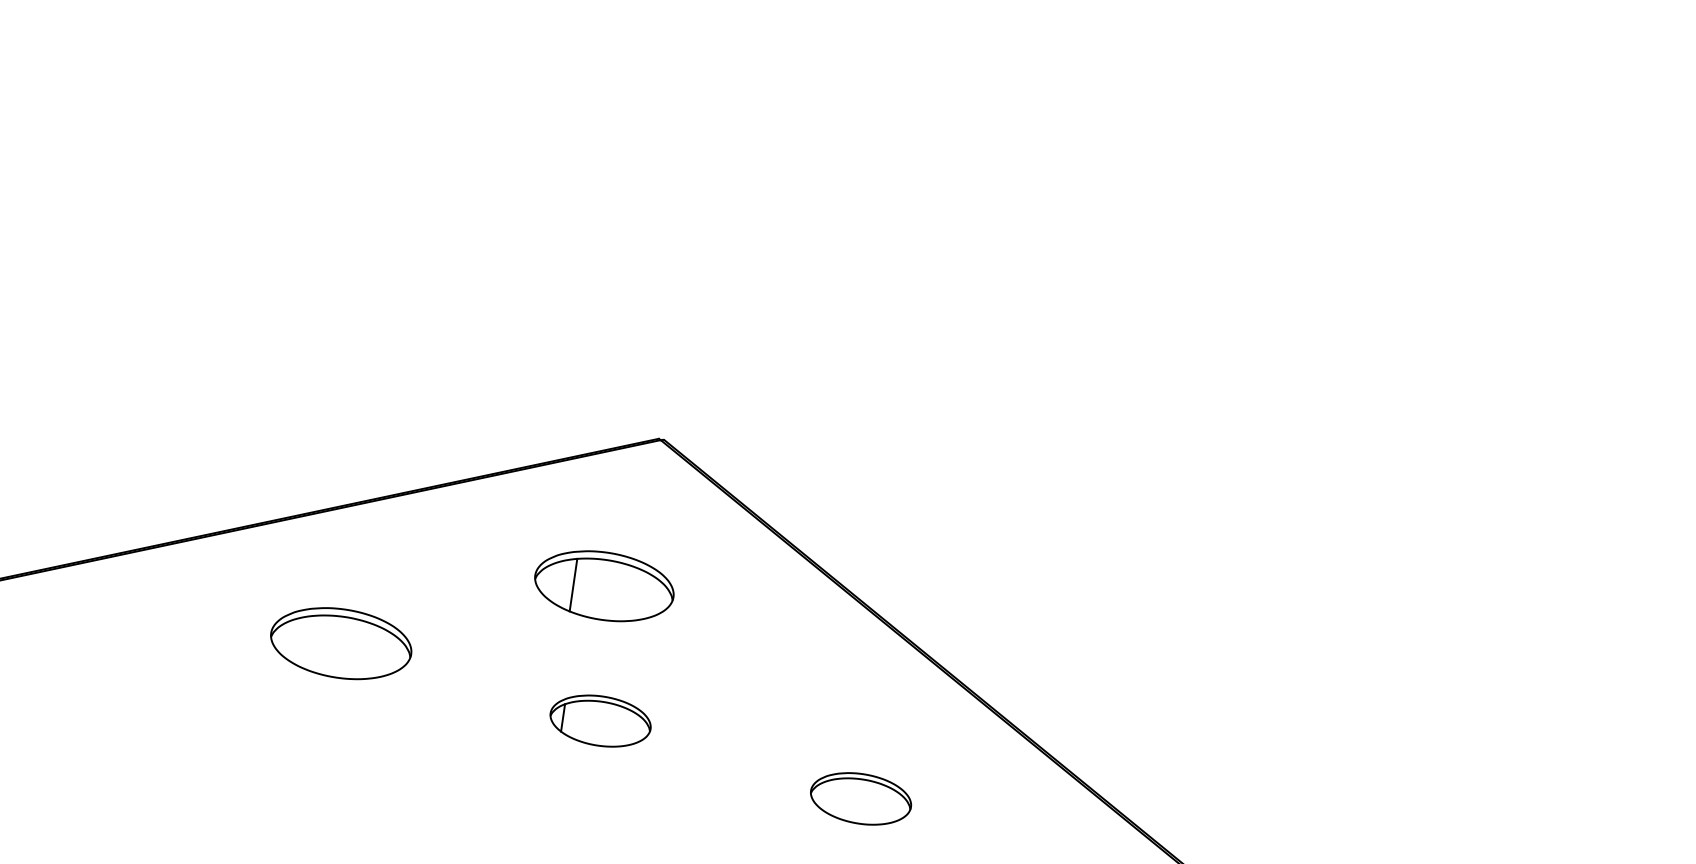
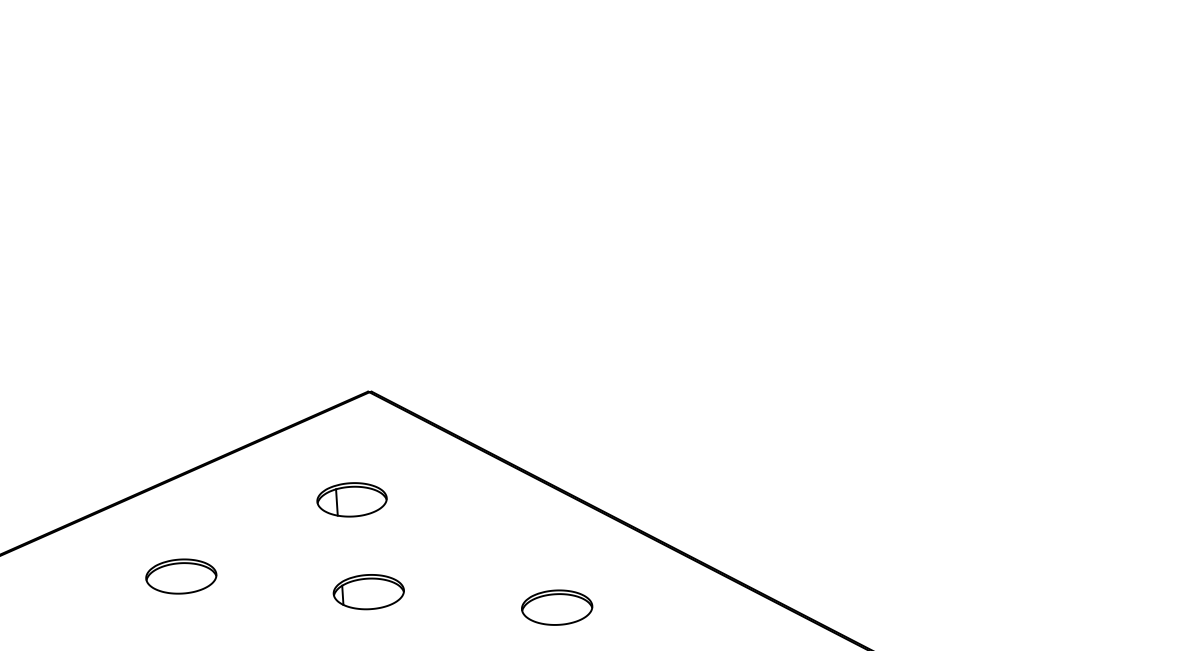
part: (603, 585) -> (351, 499), size x0.71
part: (341, 643) -> (181, 576), size x0.71

